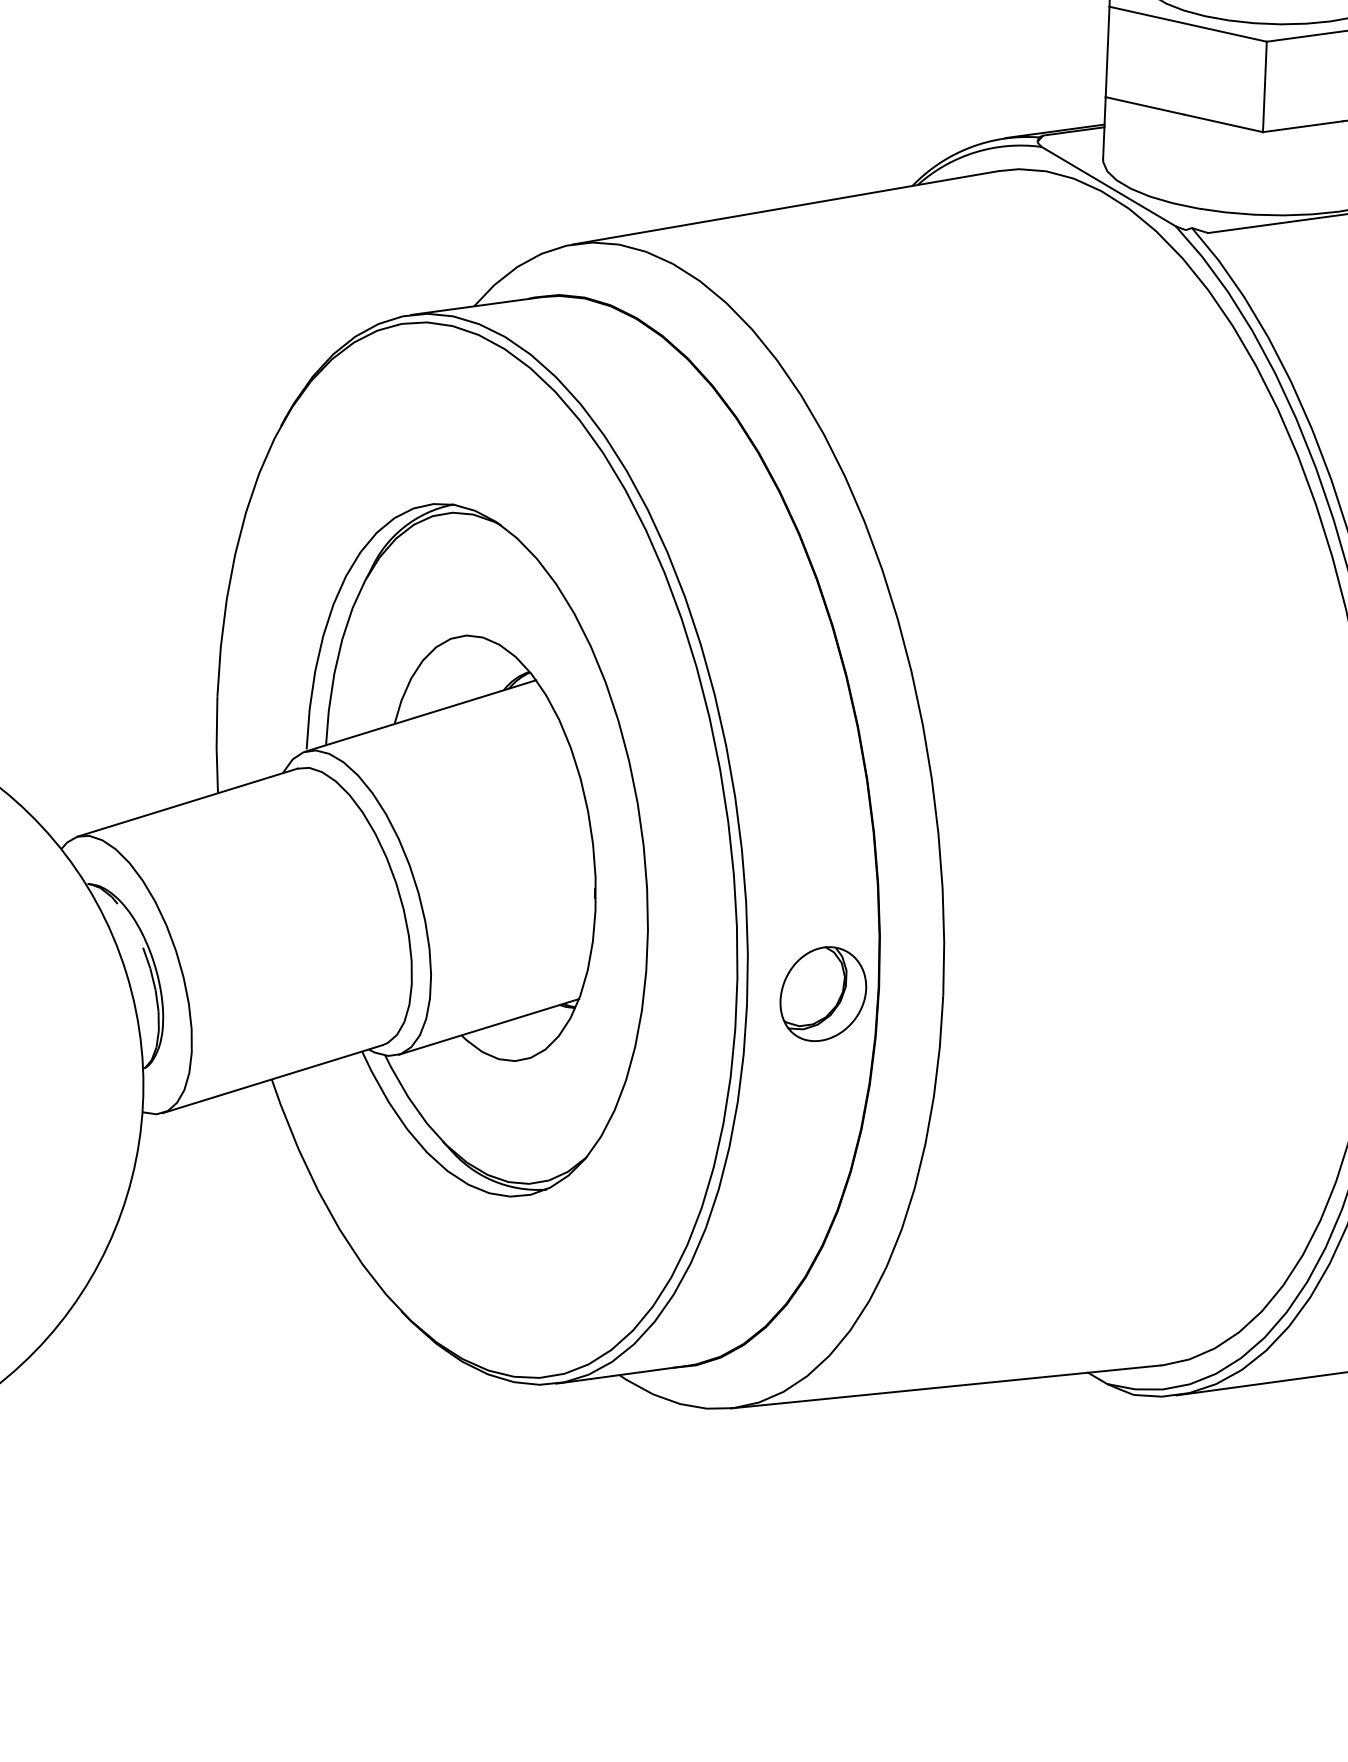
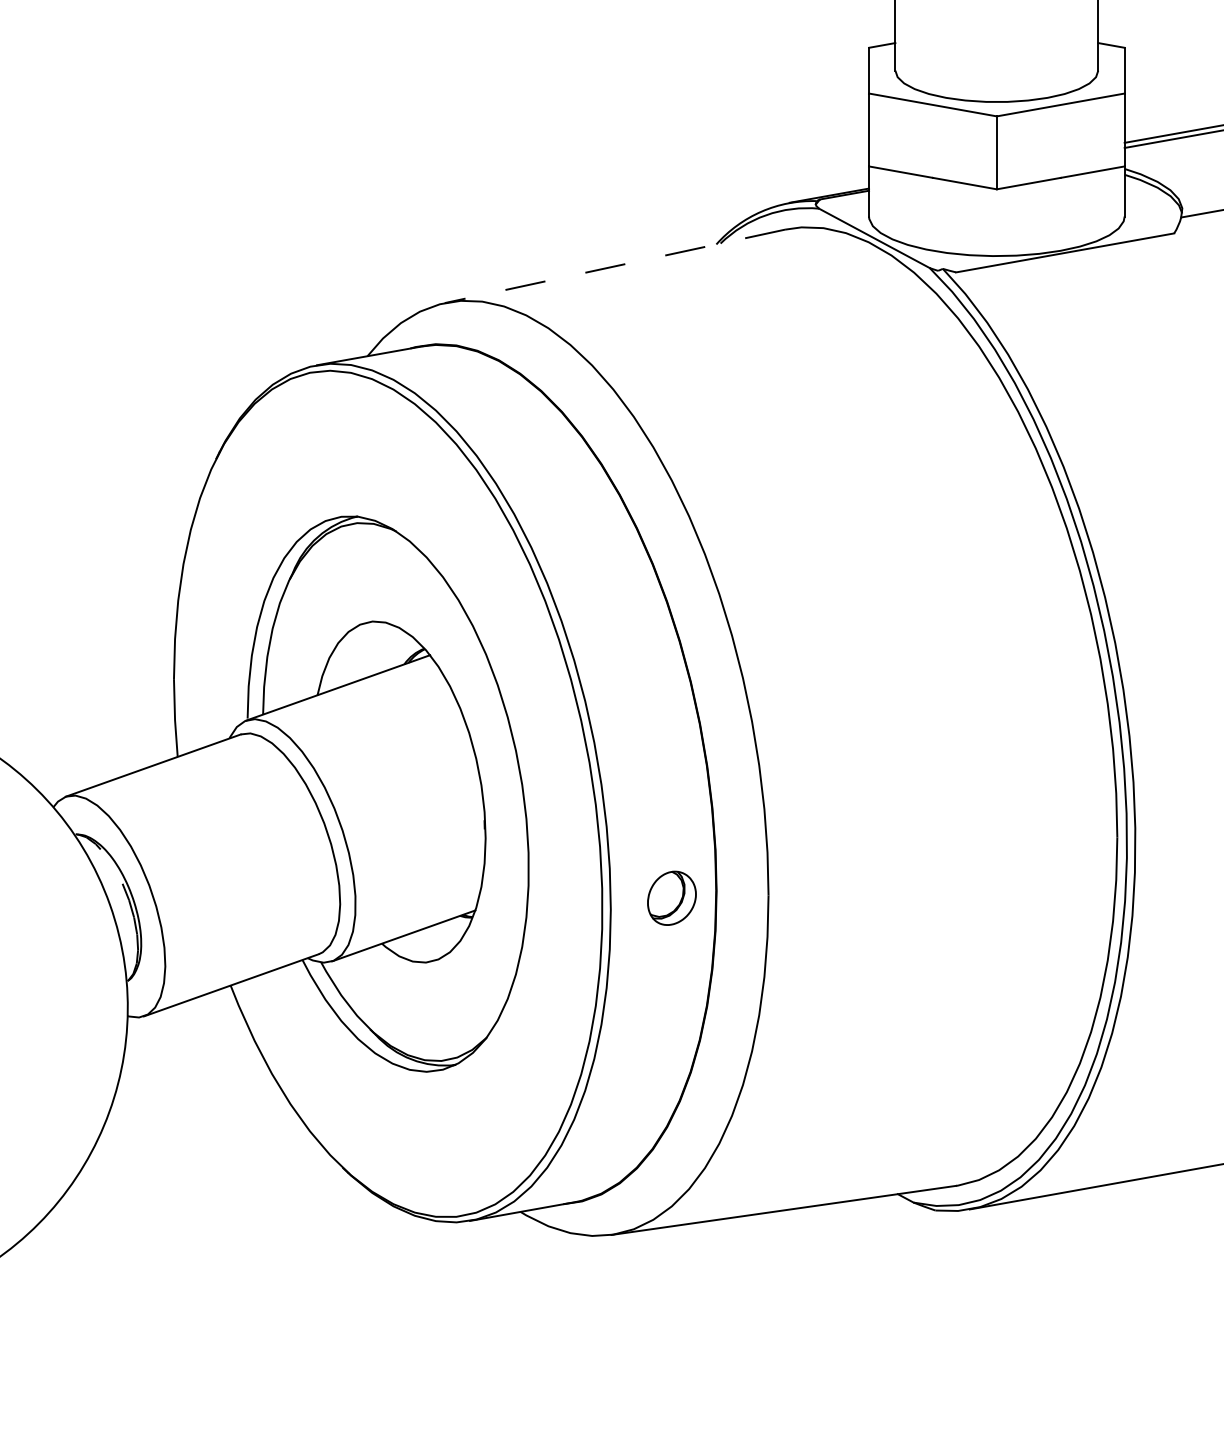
line: (784, 207) -> (614, 266), solid -> dashed
part: (822, 994) -> (671, 898), size x0.7

